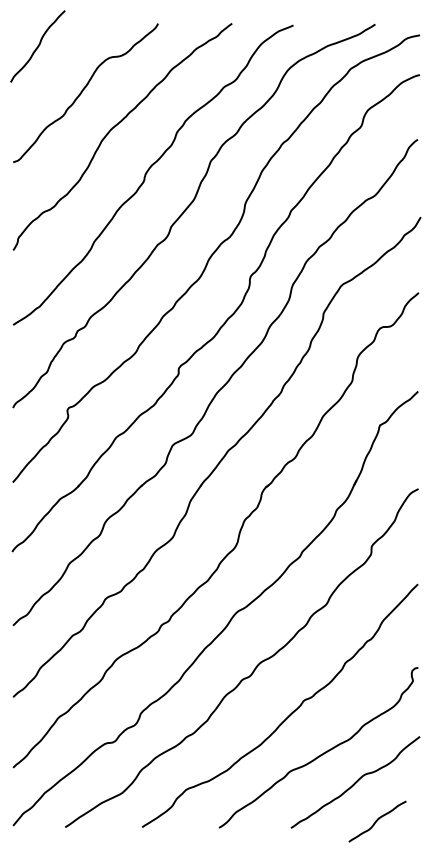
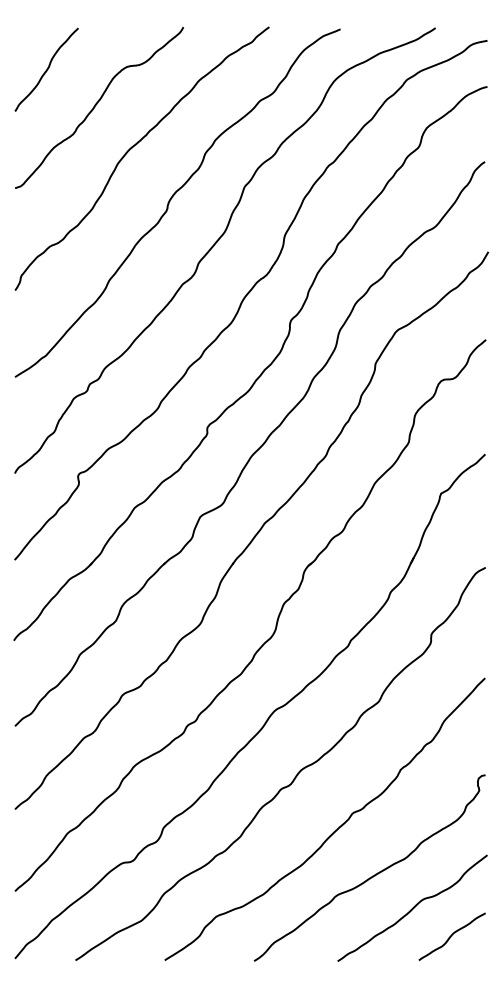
curve: (37, 46) -> (46, 69), moved
curve: (376, 821) -> (451, 936), moved

